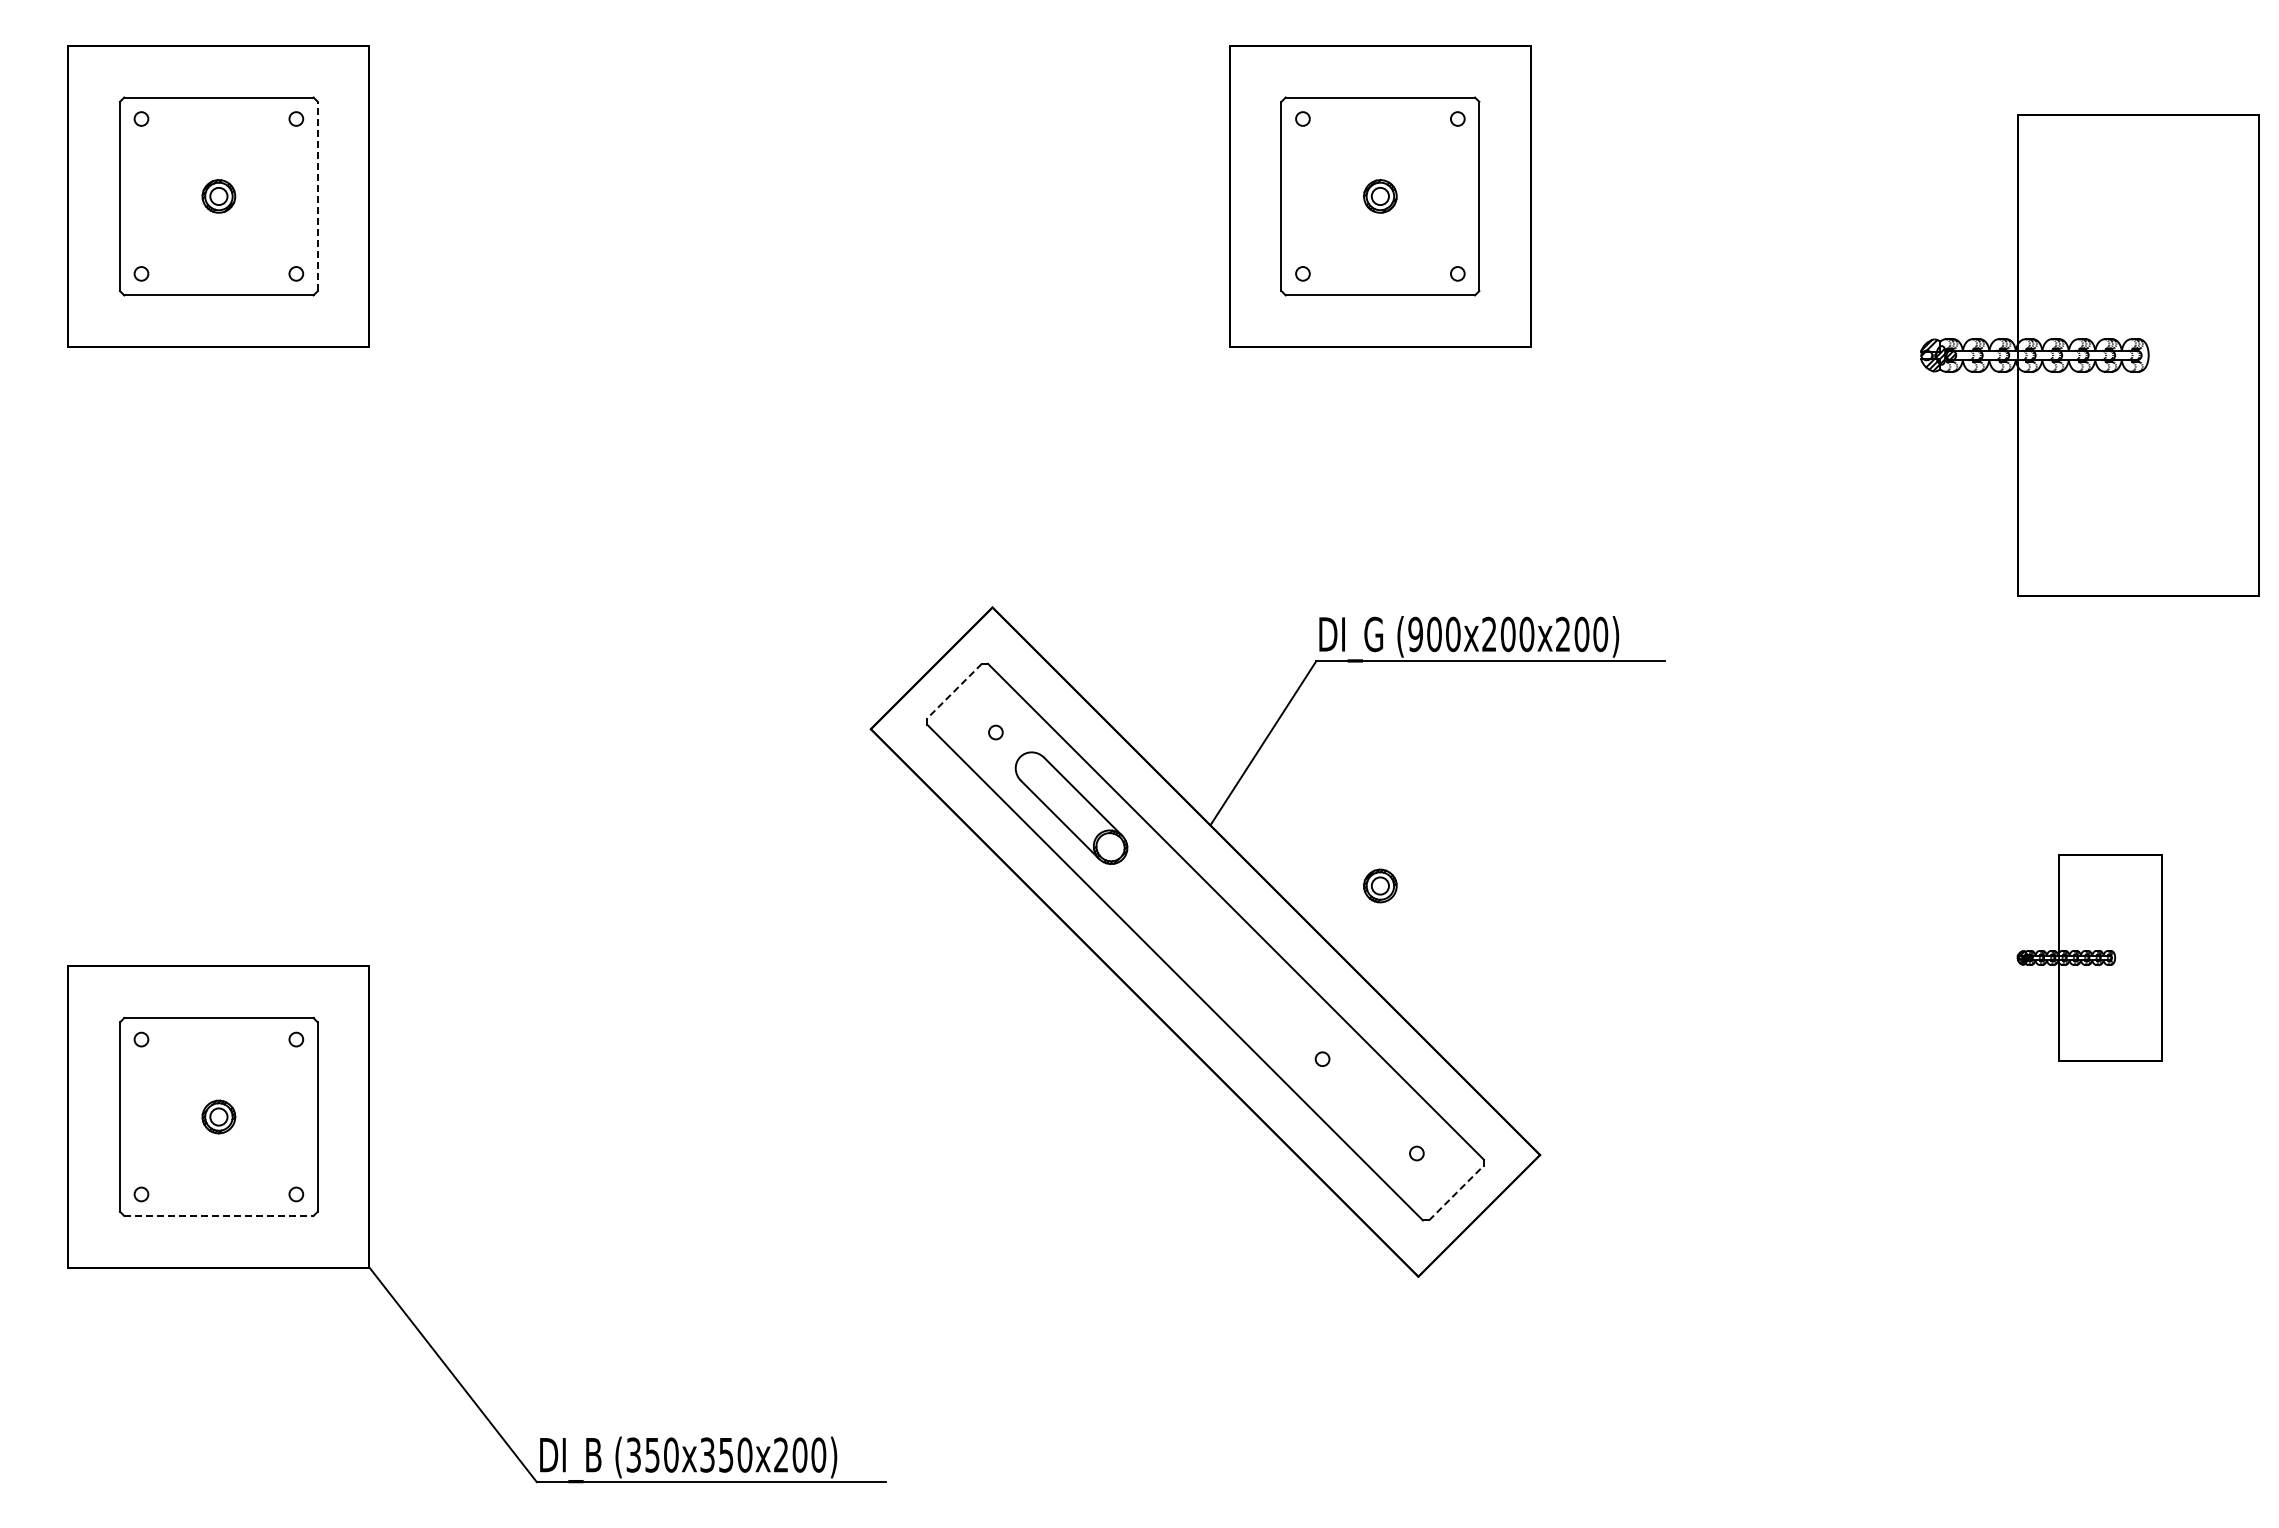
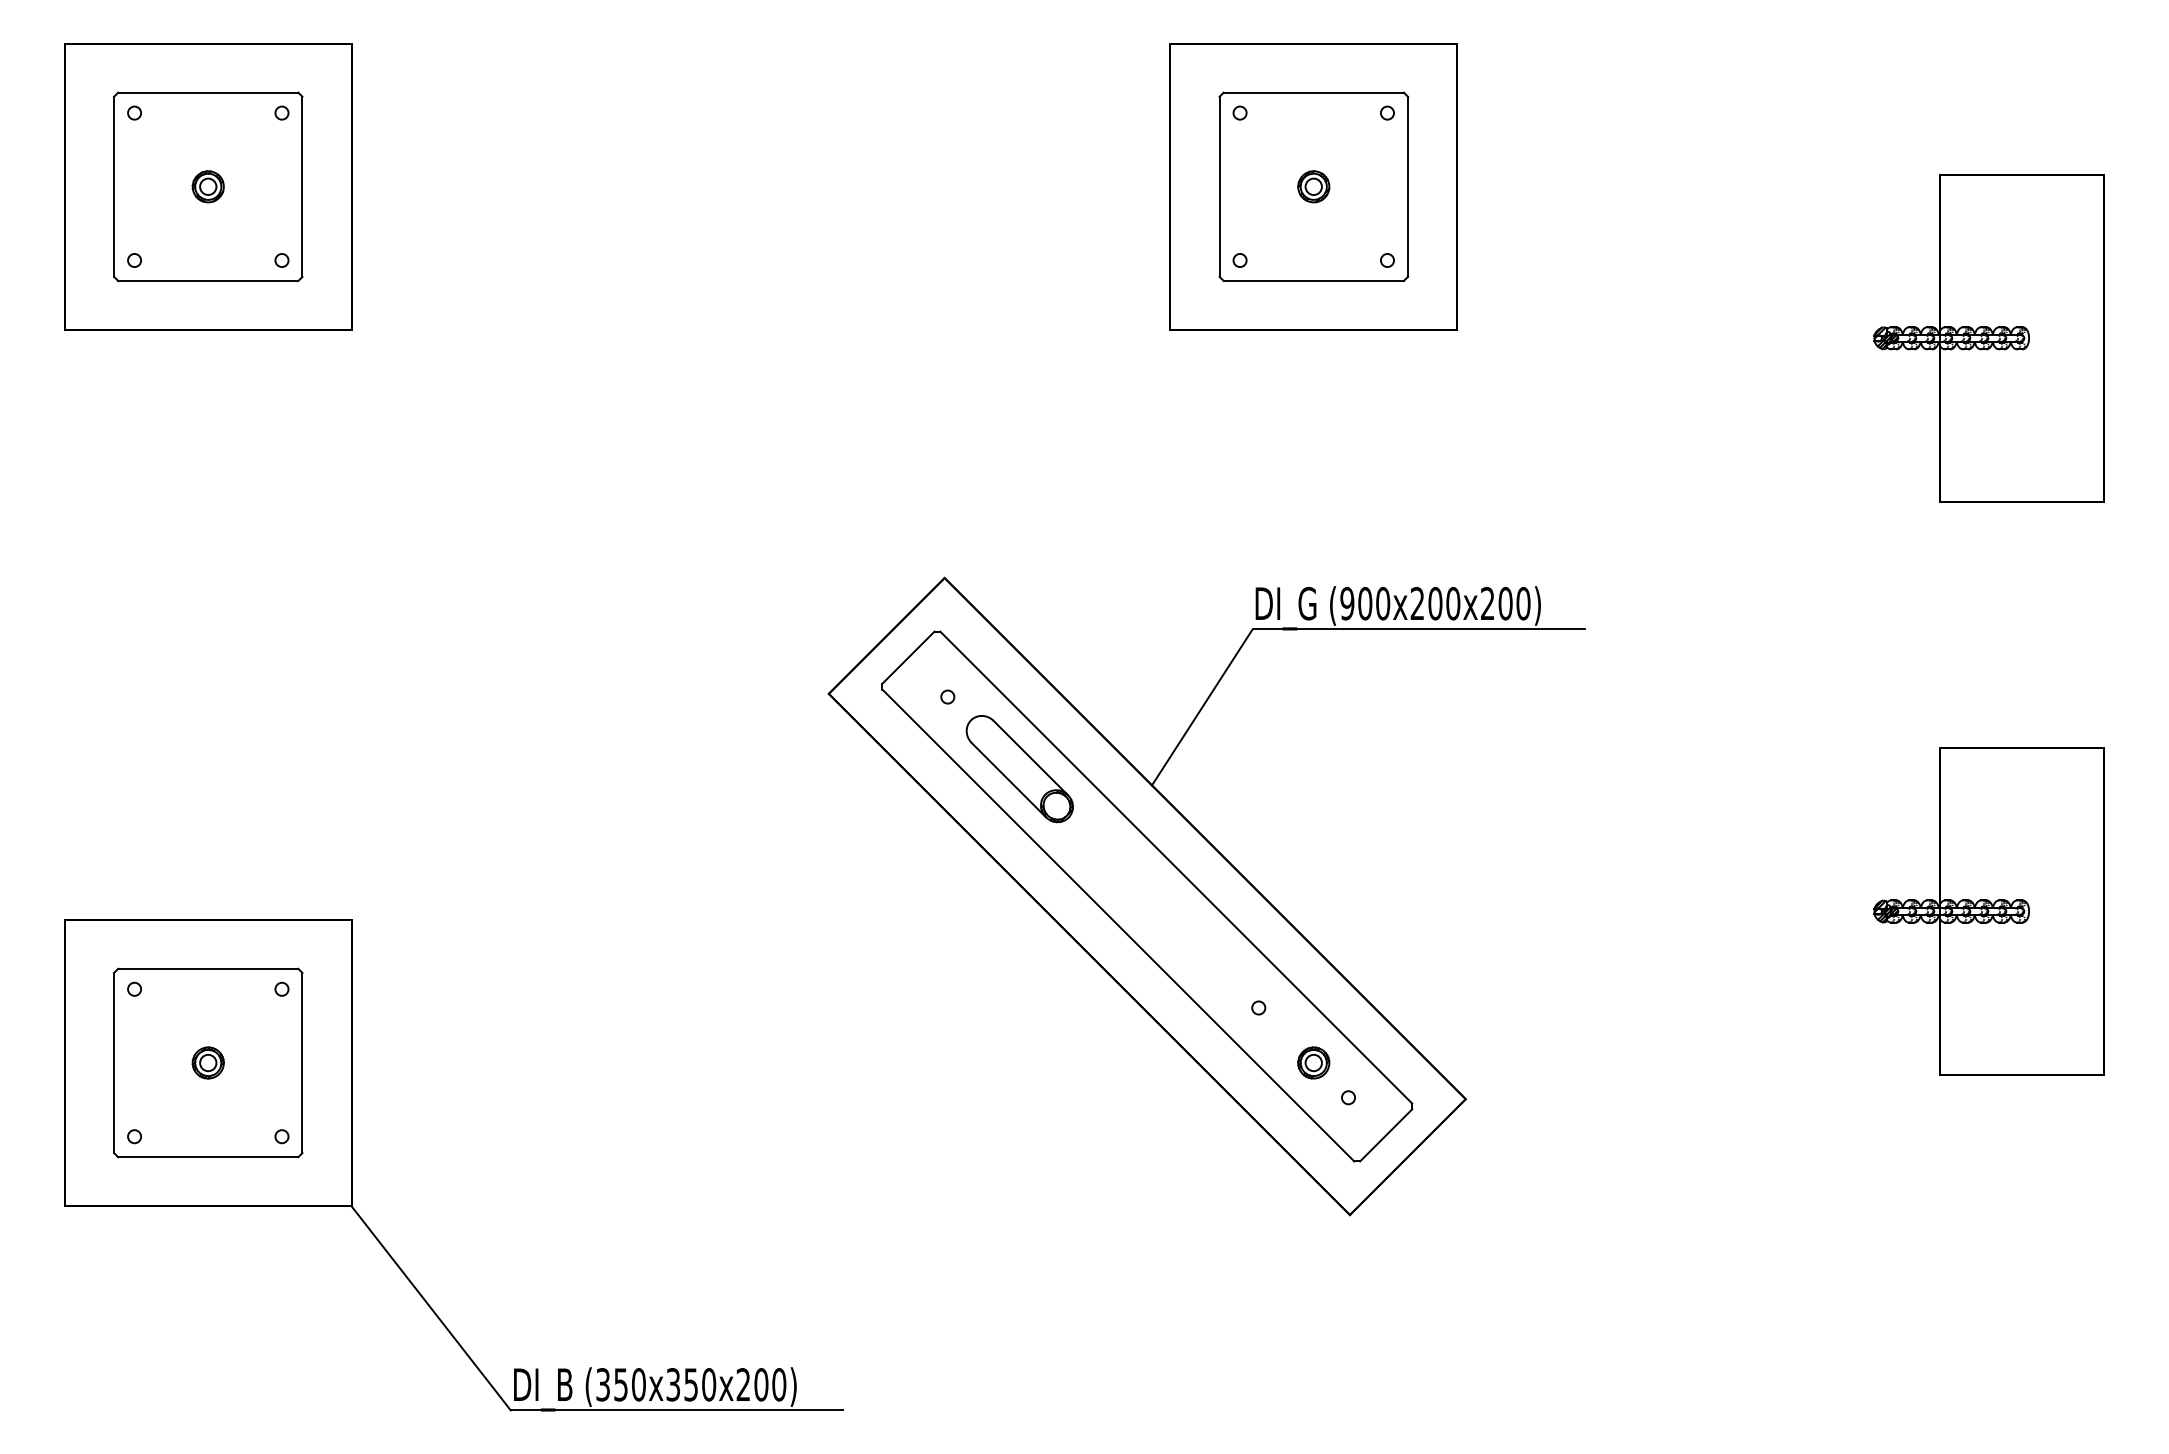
line: (317, 196) -> (302, 186), dashed -> solid
part: (2089, 355) -> (1988, 338), size x0.71
line: (954, 691) -> (908, 657), dashed -> solid
part: (1380, 885) -> (1313, 1062), moved
part: (2089, 957) -> (1988, 911), size x1.67
line: (1456, 1193) -> (1386, 1135), dashed -> solid
line: (218, 1215) -> (207, 1156), dashed -> solid

